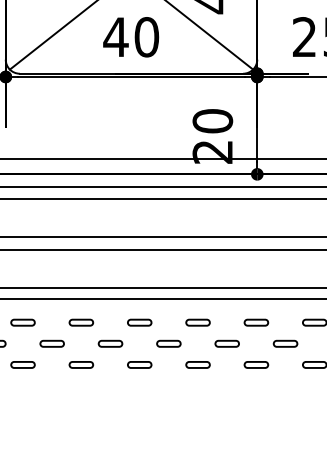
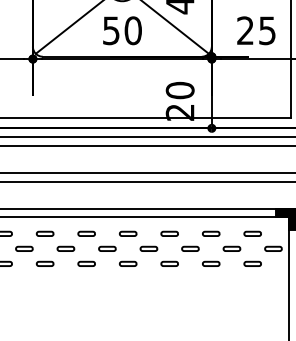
text: (116, 36) -> (111, 30), 40 -> 50

